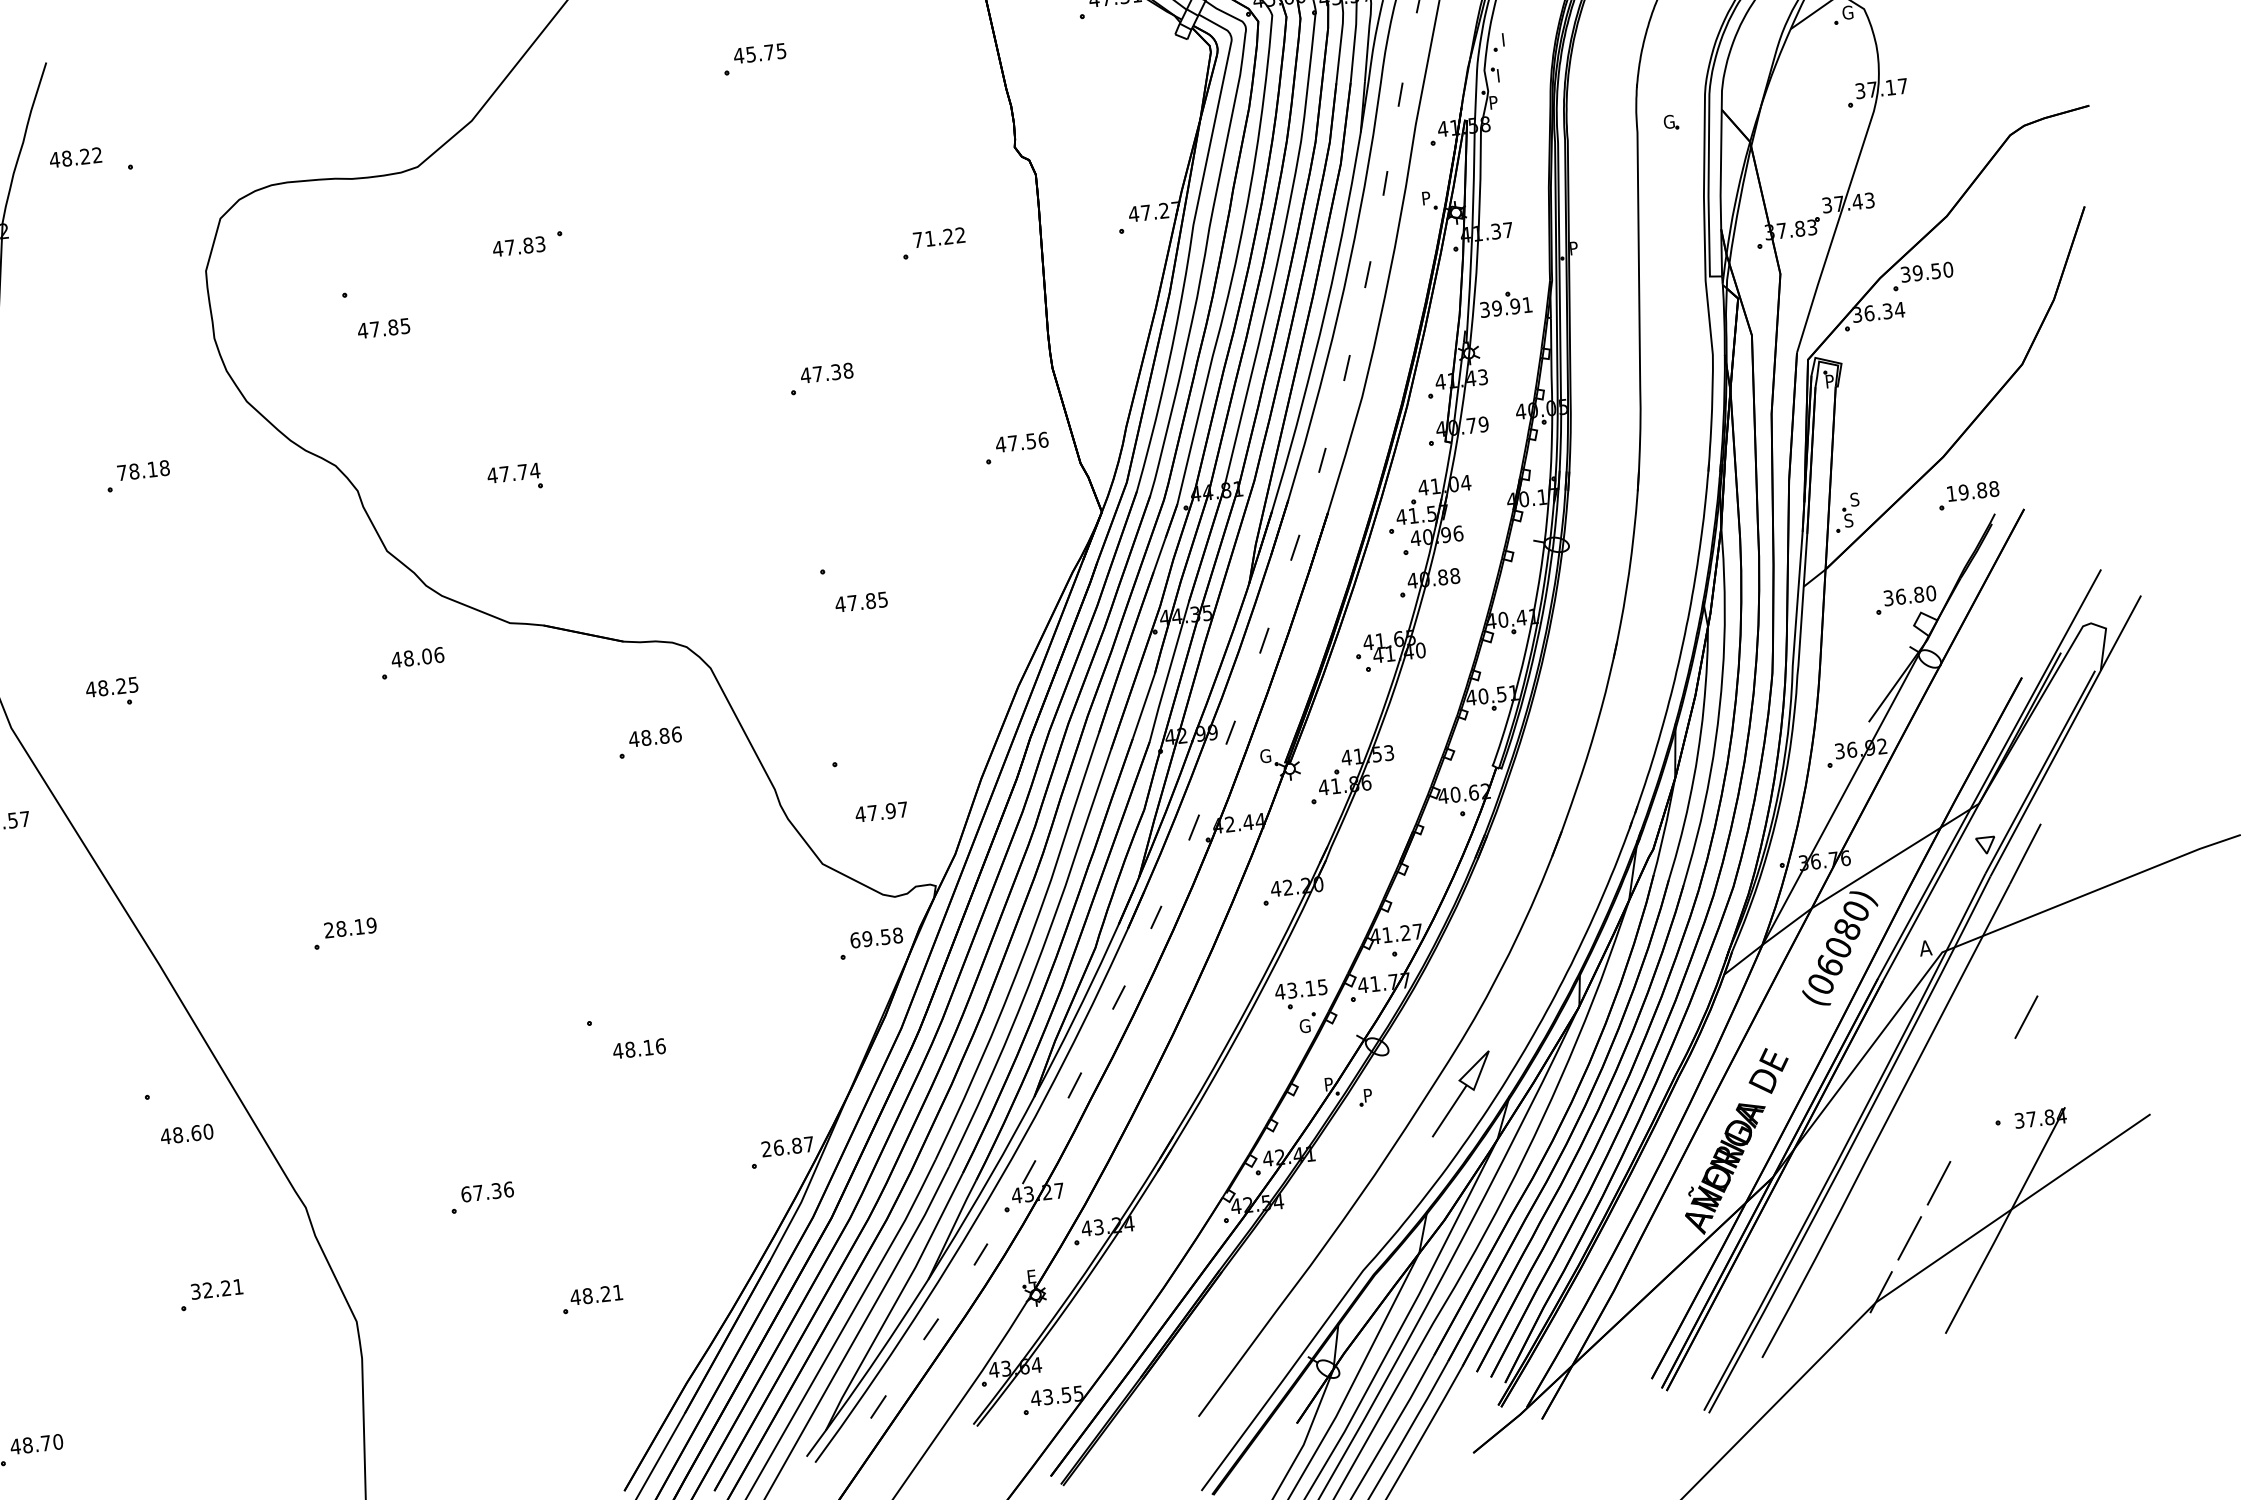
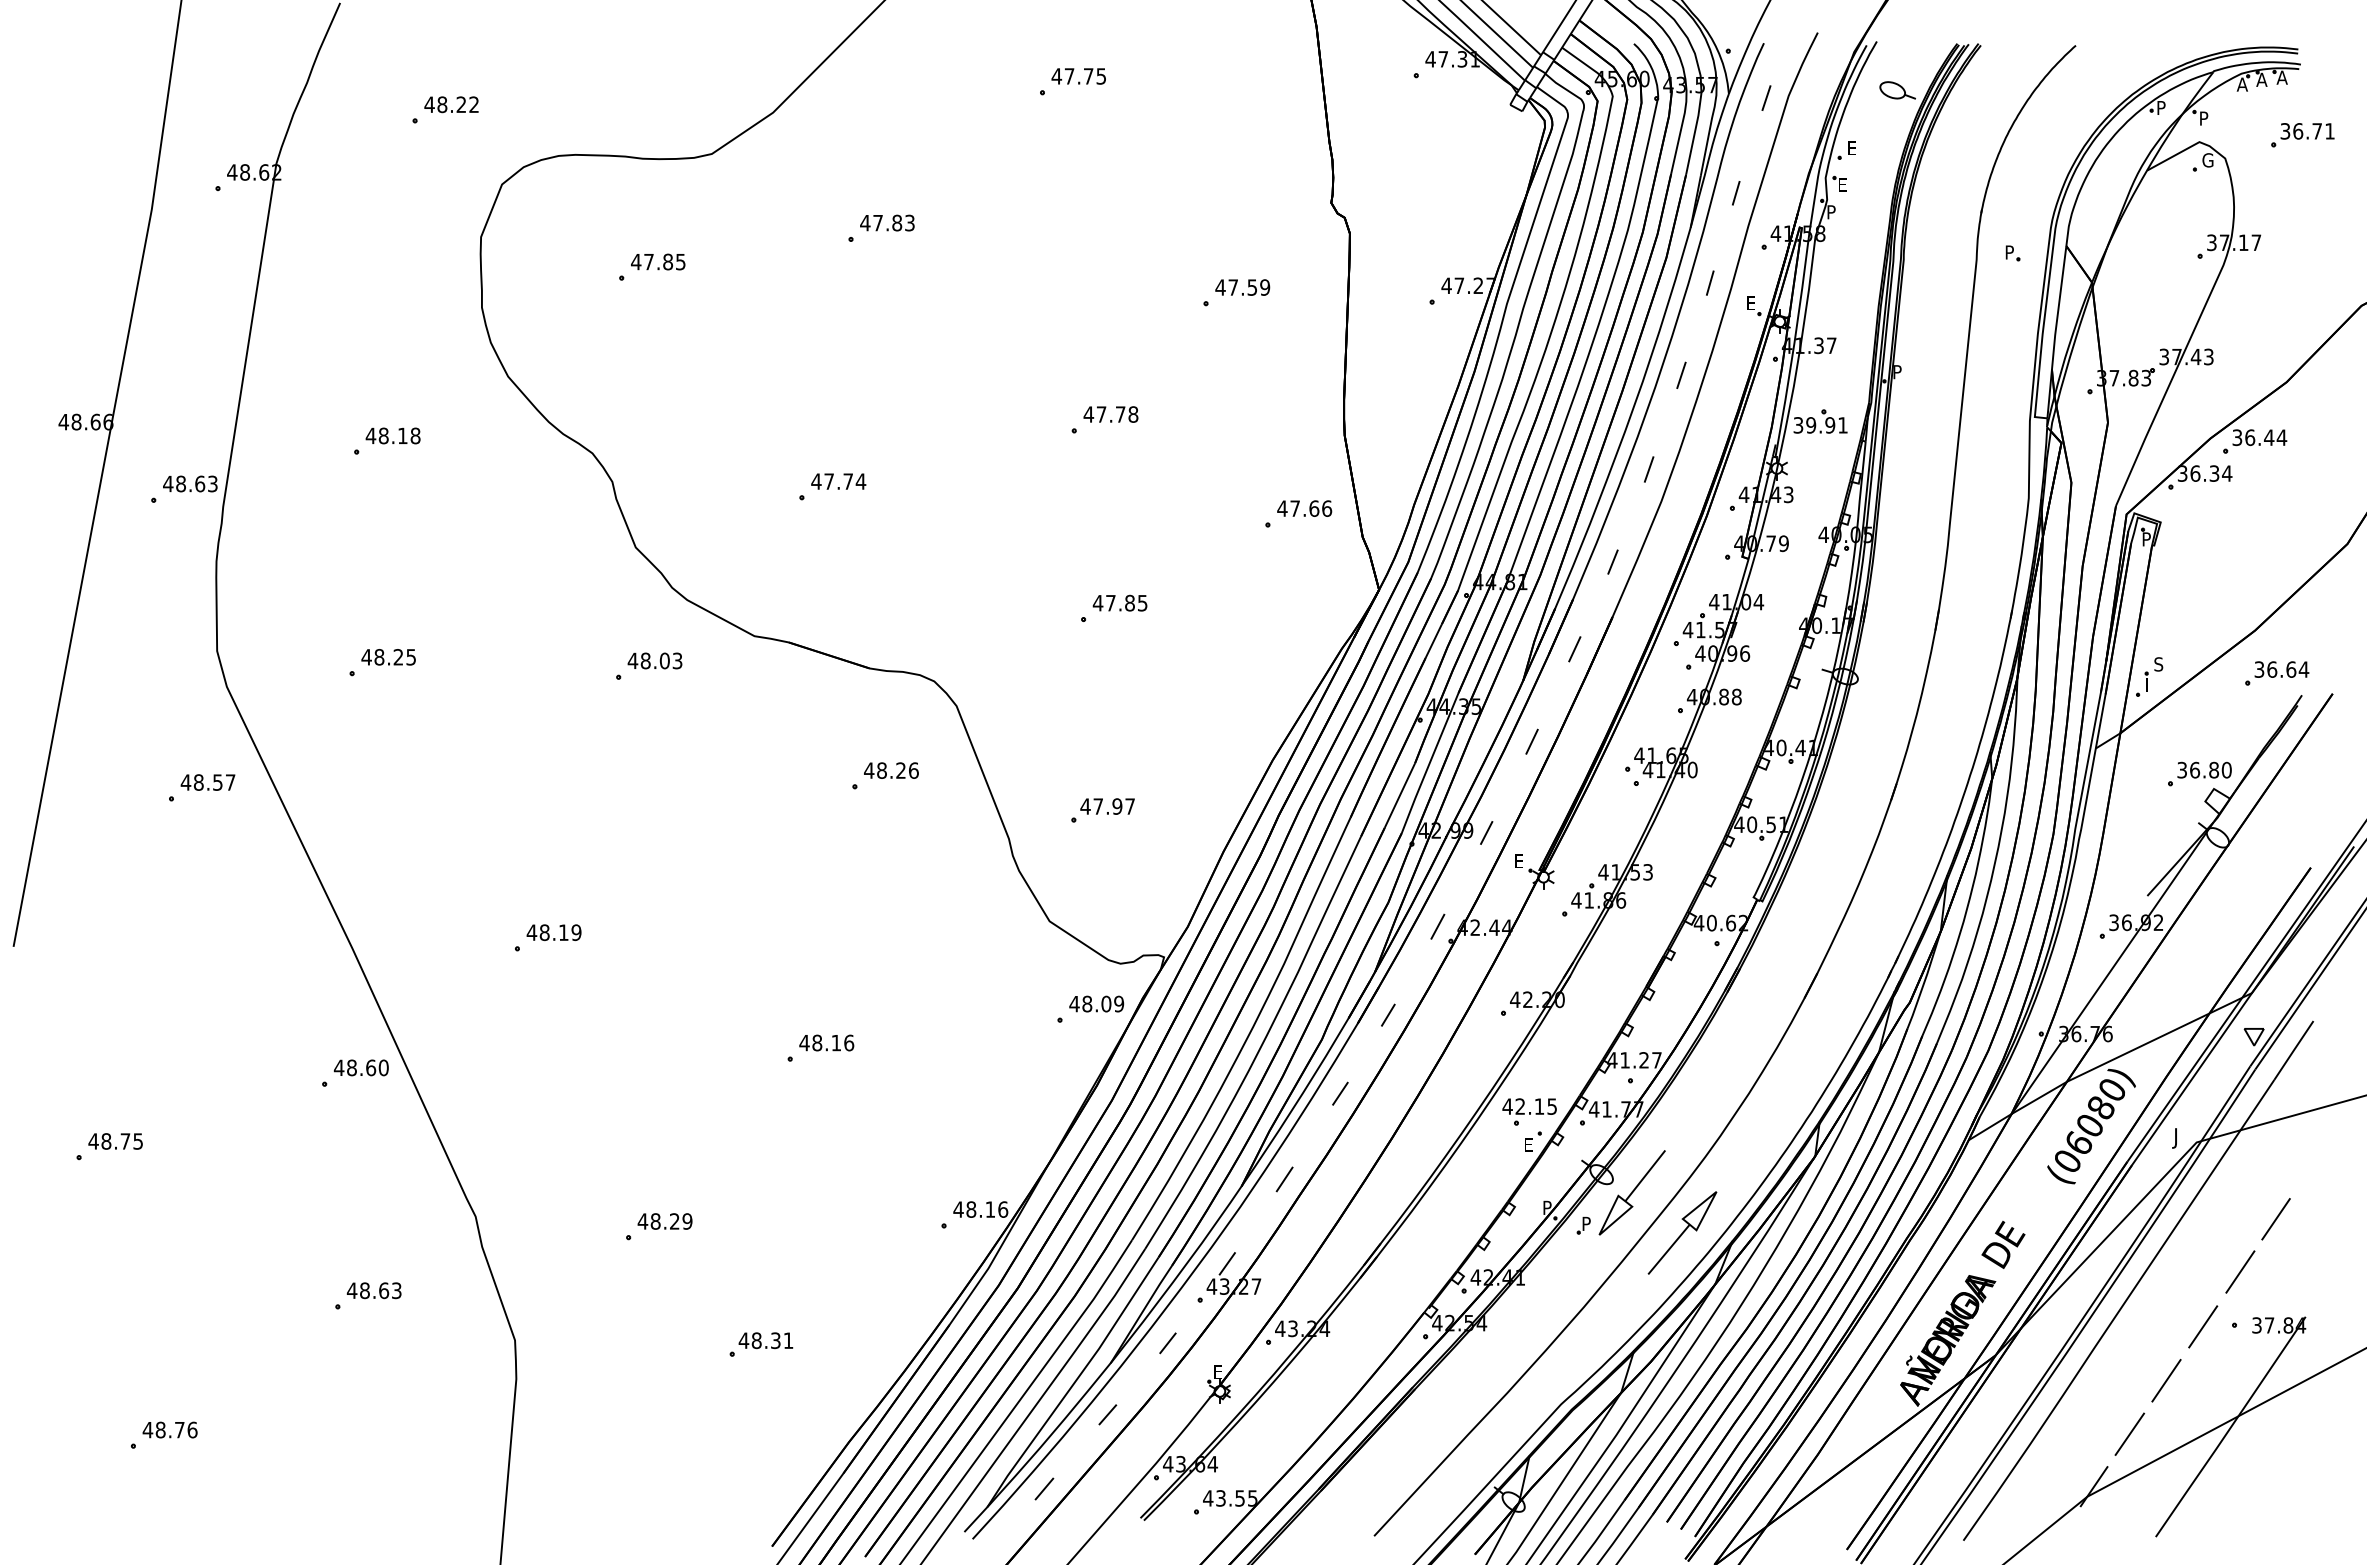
text: (1506, 38) -> (1852, 147), I -> E
text: (751, 54) -> (1069, 76), 45.75 -> 47.75
text: (1502, 74) -> (1843, 184), I -> E
text: (1669, 121) -> (2010, 252), G -> P
text: (75, 157) -> (451, 104), moved
text: (1426, 198) -> (1750, 303), P -> E
text: (938, 237) -> (1242, 287), 71.22 -> 47.59
text: (519, 246) -> (887, 222), moved
text: (1933, 271) -> (2266, 437), 39.50 -> 36.44
text: (384, 327) -> (658, 261), moved
text: (836, 372) -> (1120, 414), 47.38 -> 47.78
text: (1031, 441) -> (1314, 508), 47.56 -> 47.66
text: (121, 472) -> (370, 435), 78.18 -> 48.18
text: (513, 473) -> (838, 481), moved
text: (1972, 491) -> (2281, 669), 19.88 -> 36.64
text: (1848, 520) -> (2149, 685), S -> I
text: (860, 601) -> (1119, 602), moved
text: (439, 654) -> (677, 660), 48.06 -> 48.03
text: (111, 687) -> (388, 657), moved
text: (664, 735) -> (901, 770), 48.86 -> 48.26
text: (1265, 756) -> (1519, 861), G -> E
text: (881, 812) -> (1107, 806), moved
text: (328, 930) -> (531, 932), 28.19 -> 48.19
text: (876, 937) -> (1096, 1003), 69.58 -> 48.09
text: (1925, 950) -> (2179, 1138), A -> J
text: (1292, 990) -> (1520, 1106), 43.15 -> 42.15
text: (1305, 1025) -> (1529, 1144), G -> E
text: (639, 1048) -> (826, 1042), moved
part: (1407, 1060) -> (1631, 1192), added
line: (1998, 1070) -> (2240, 1271), added
line: (1968, 1127) -> (2203, 1326), added
text: (187, 1133) -> (361, 1067), moved
text: (787, 1146) -> (980, 1209), 26.87 -> 48.16
text: (486, 1192) -> (664, 1221), 67.36 -> 48.29
text: (216, 1289) -> (373, 1290), 32.21 -> 48.63
text: (605, 1293) -> (775, 1340), 48.21 -> 48.31
text: (58, 1441) -> (192, 1429), 48.70 -> 48.76

